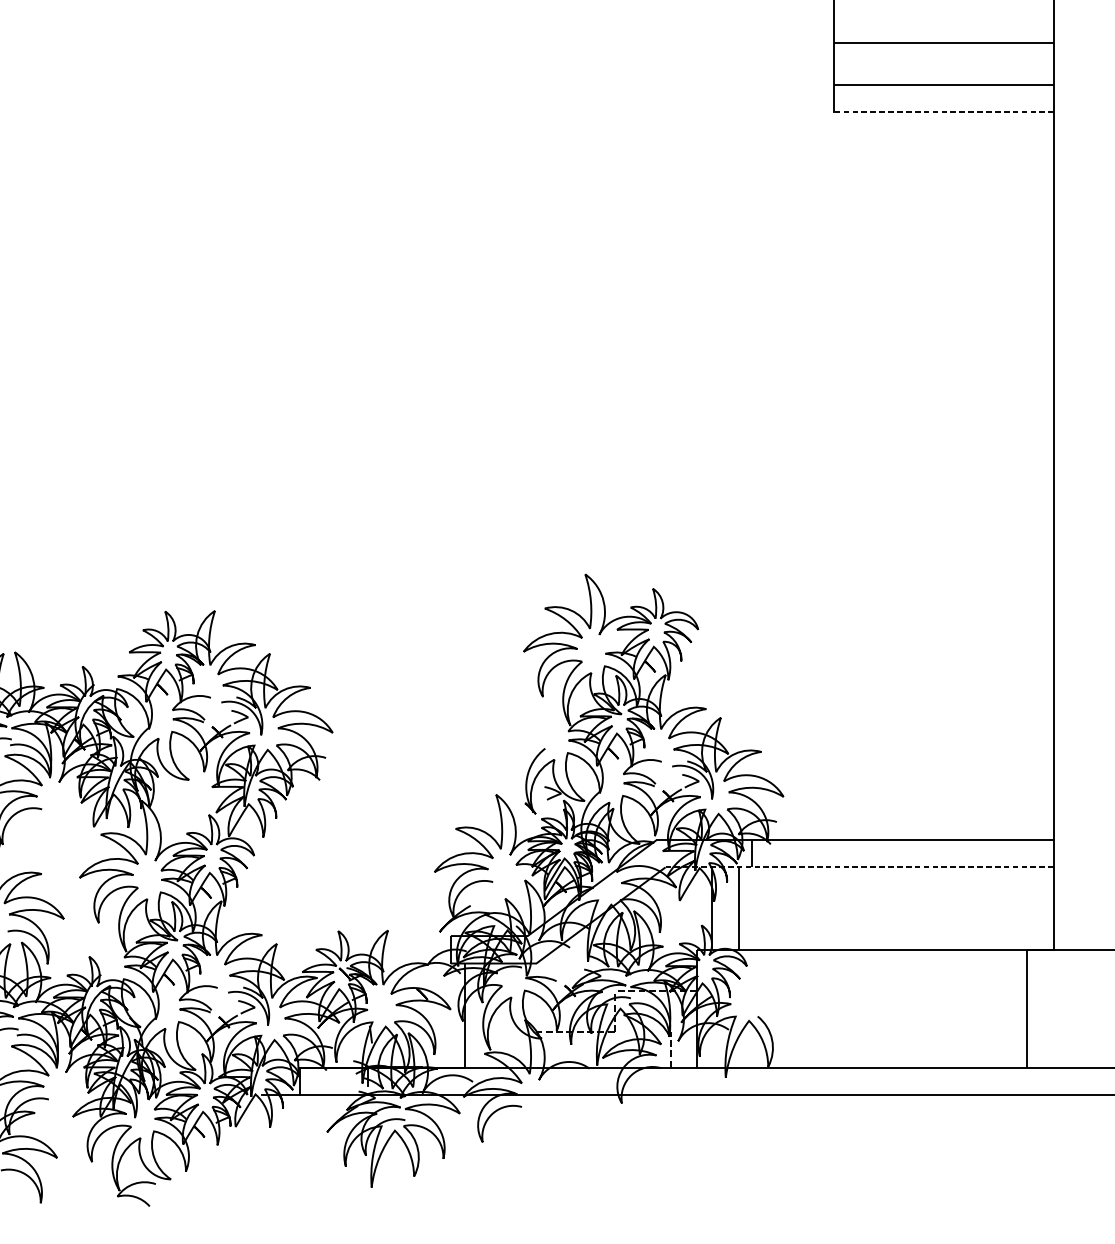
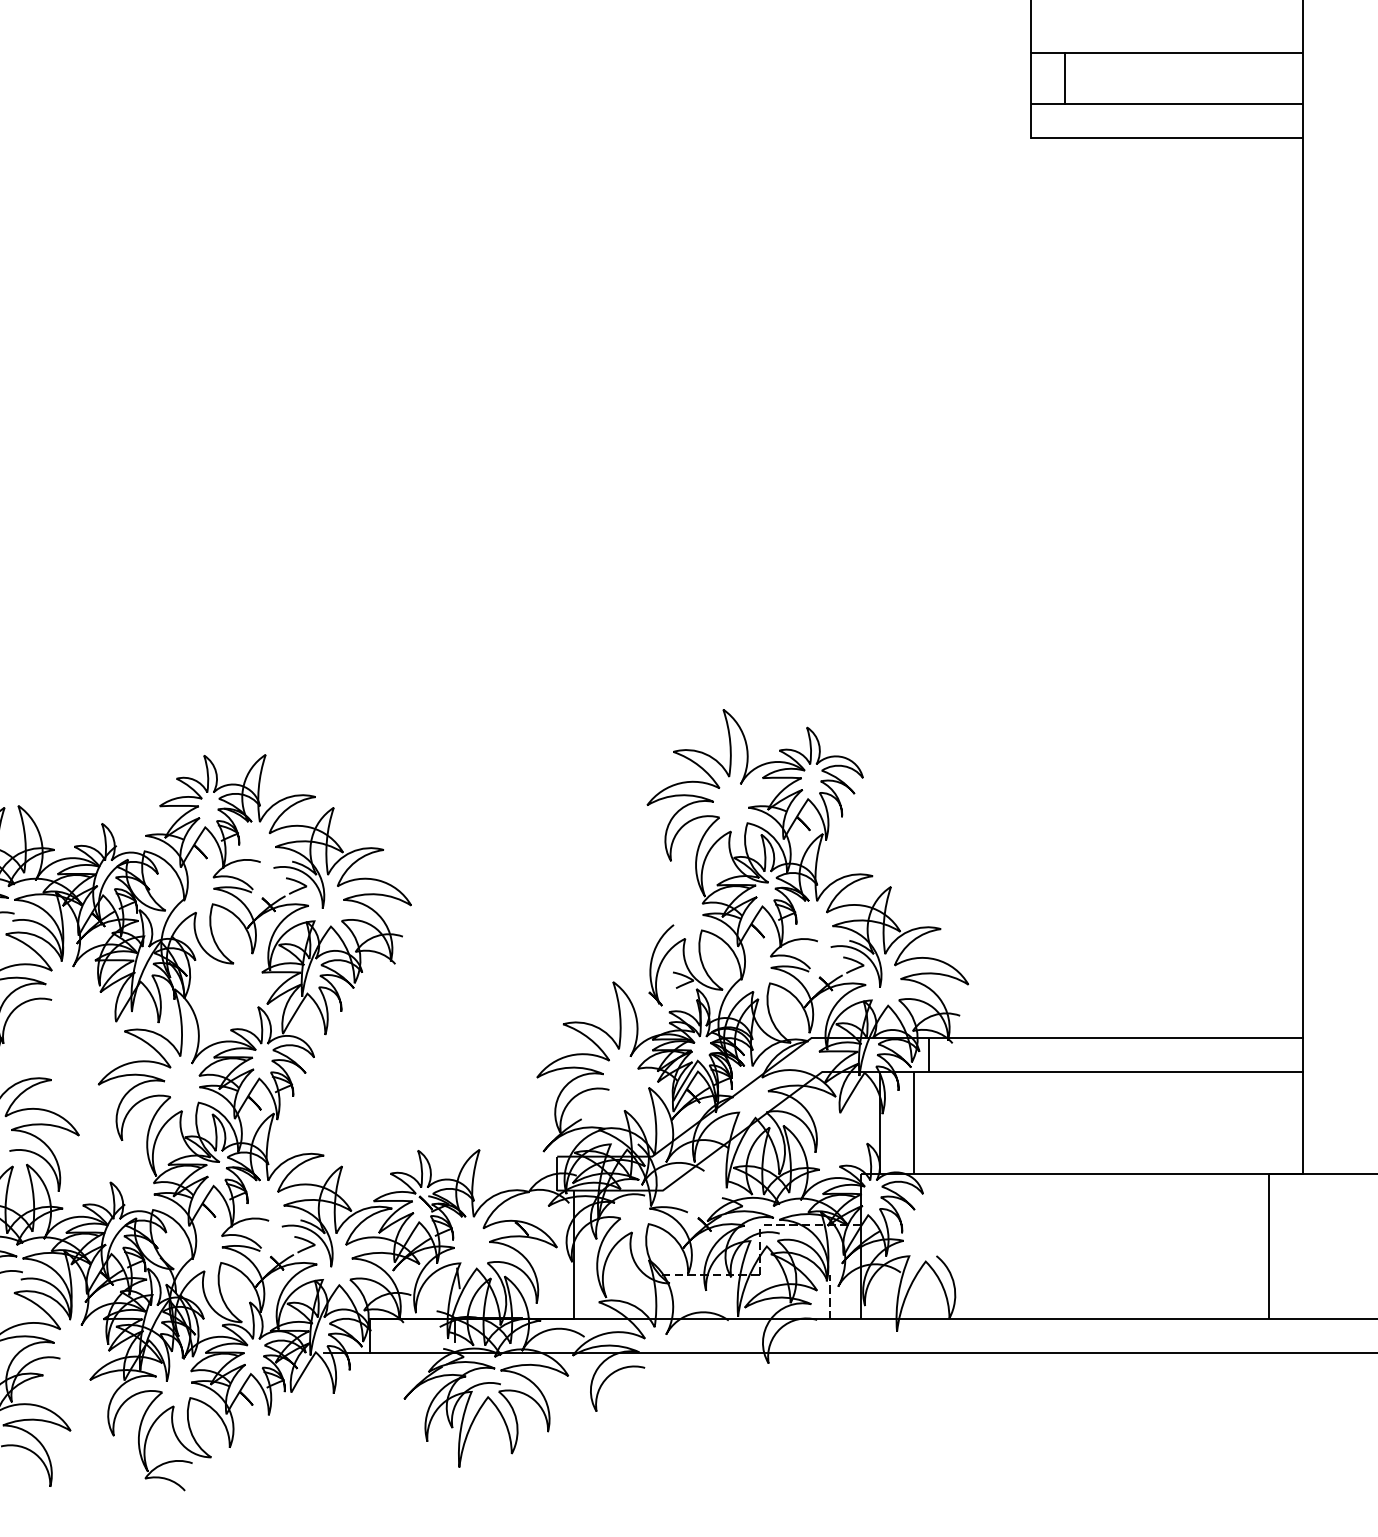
line: (862, 63) -> (1065, 78), added
line: (943, 112) -> (1166, 138), dashed -> solid
line: (860, 867) -> (1063, 1071), dashed -> solid

